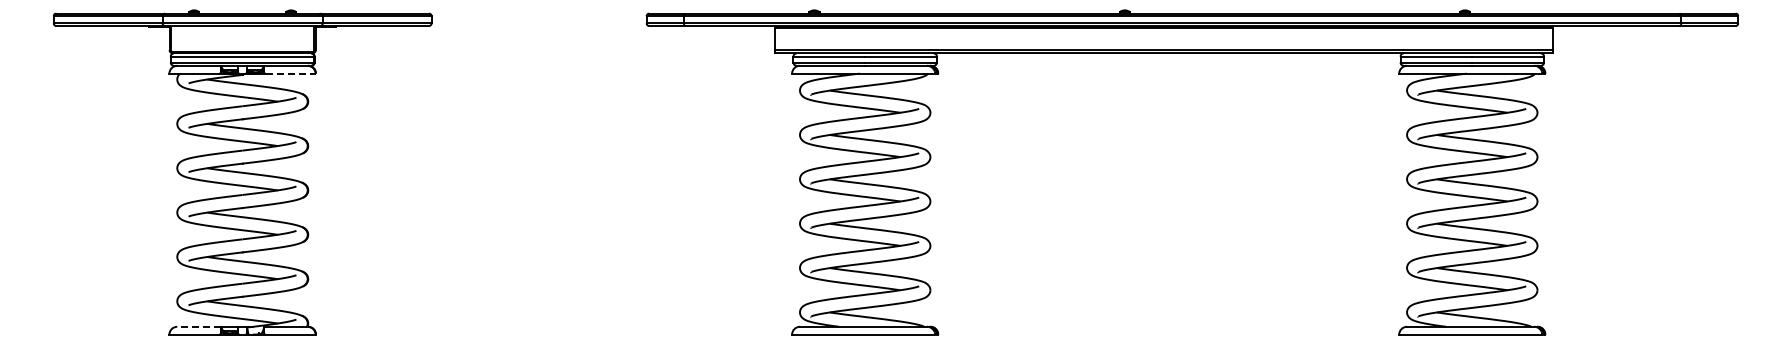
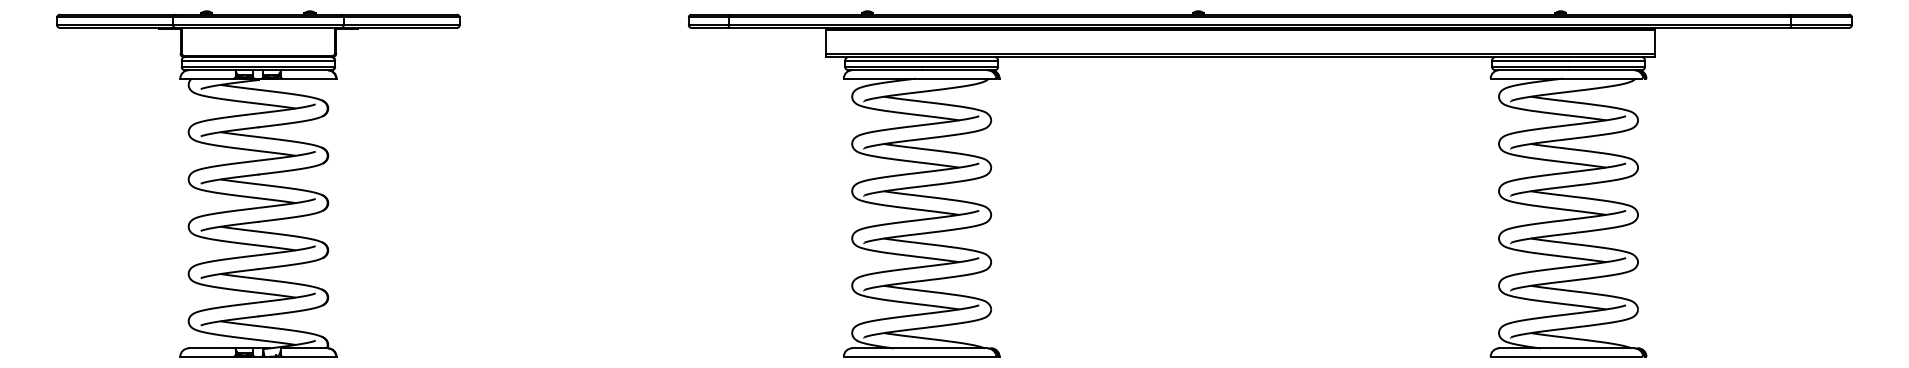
line: (290, 73) -> (309, 78), dashed -> solid
line: (198, 326) -> (211, 348), dashed -> solid

